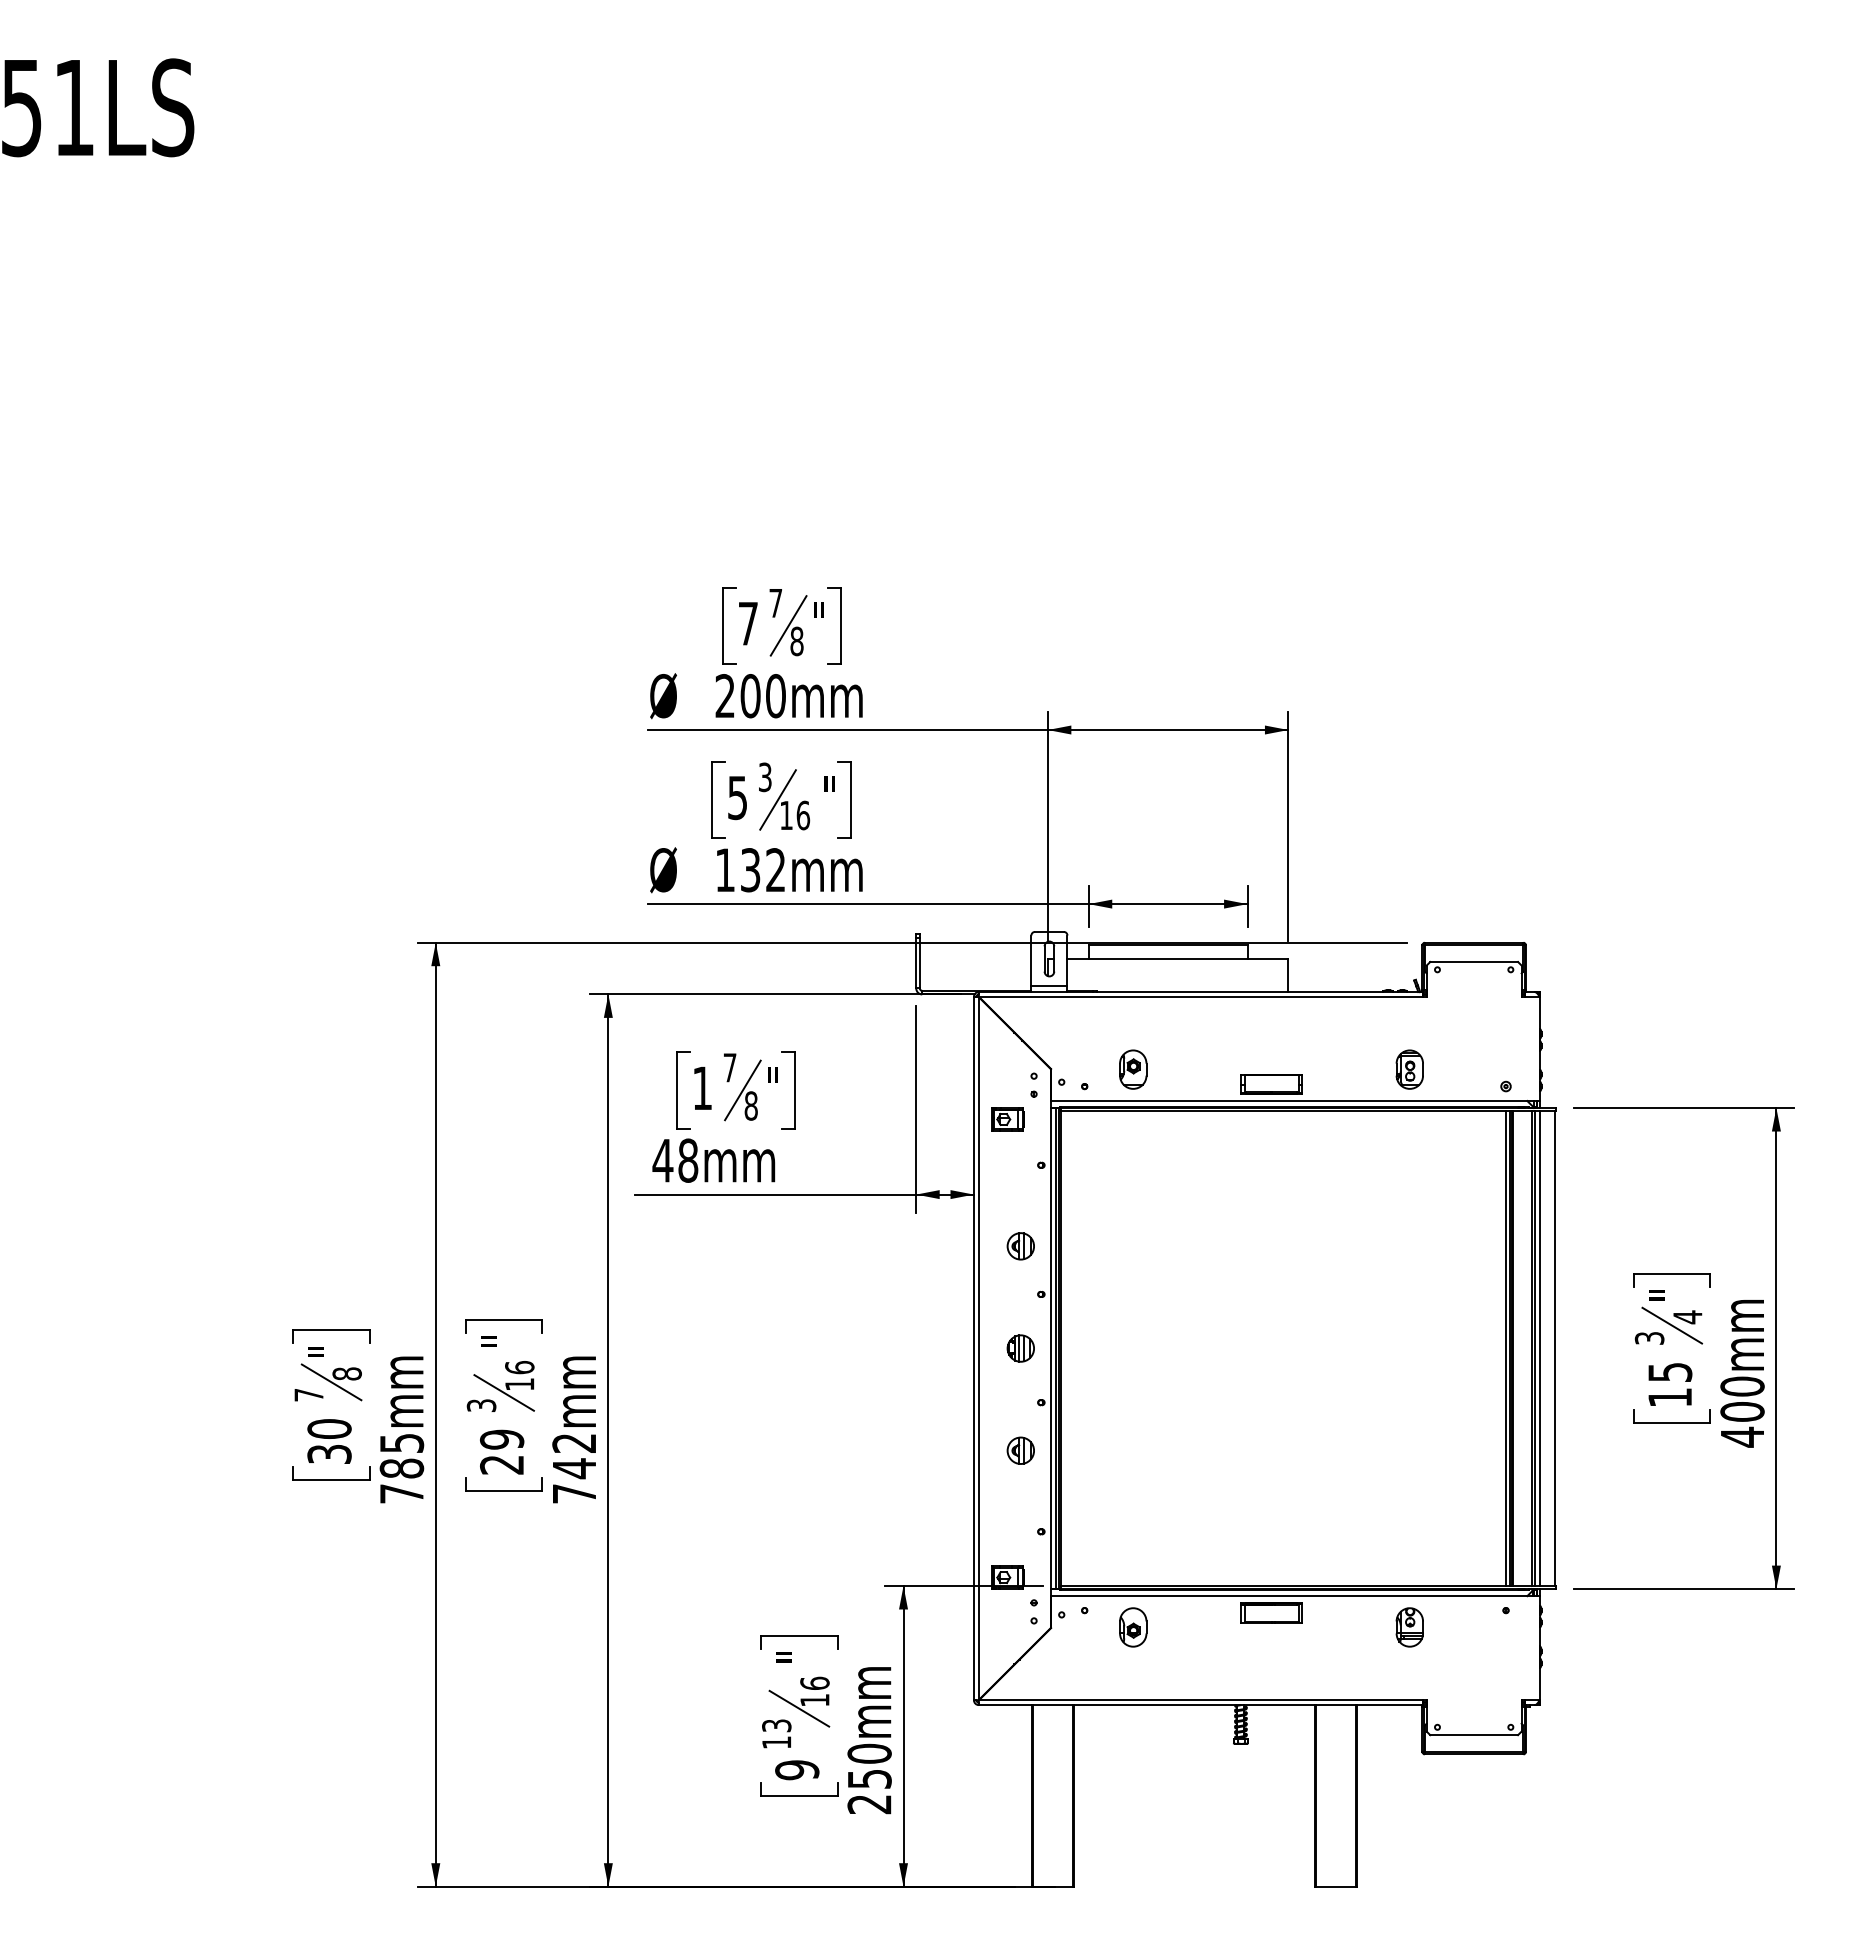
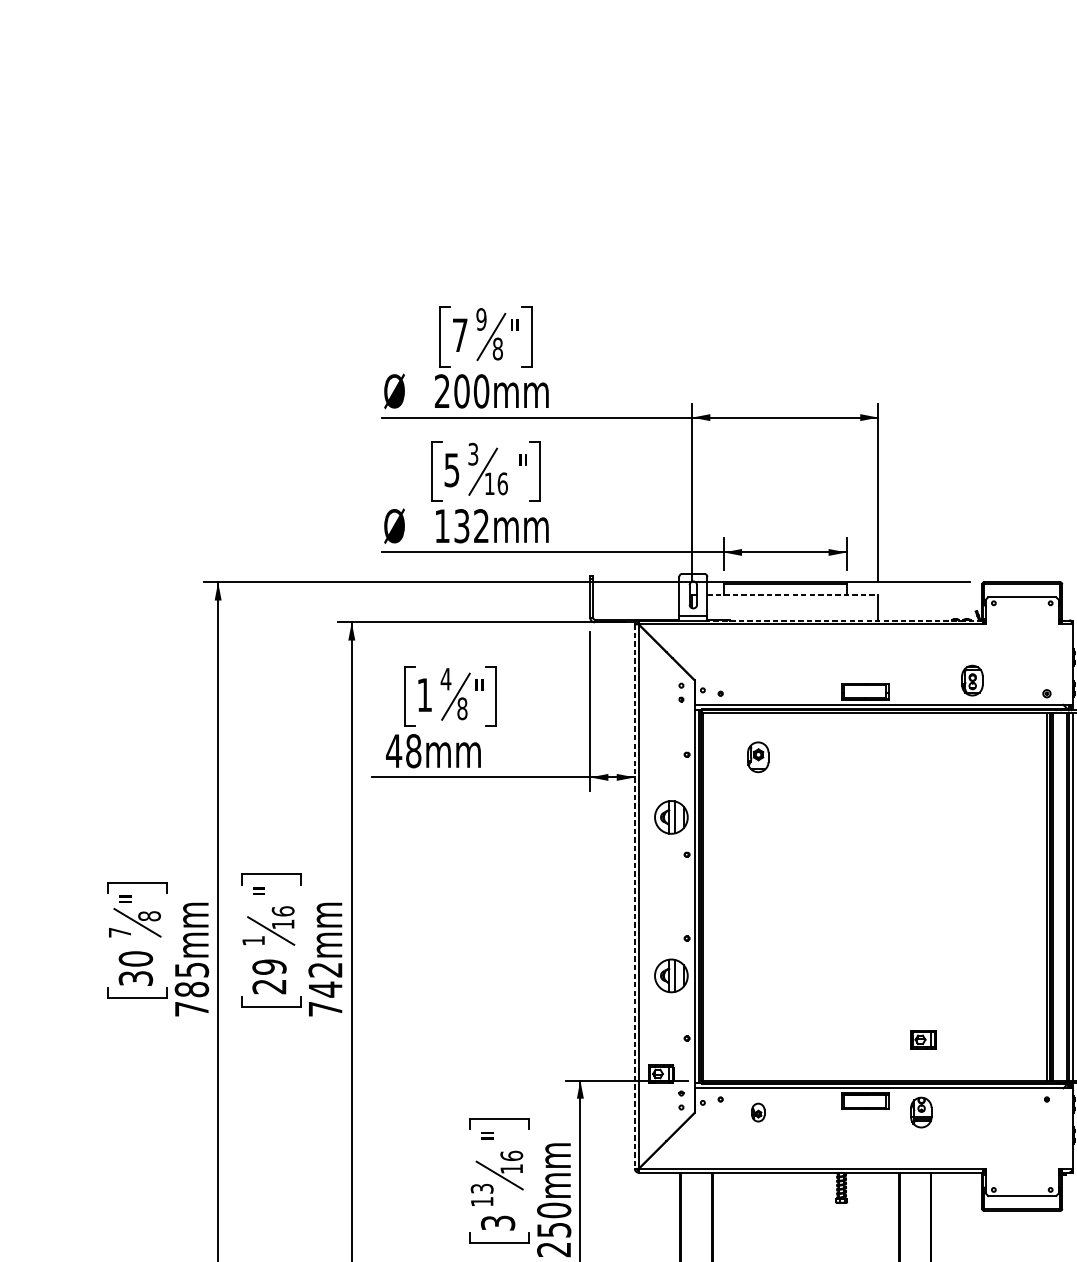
text: (775, 603) -> (481, 319), 7 -> 9
line: (1178, 959) -> (793, 595), solid -> dashed
line: (1245, 992) -> (845, 620), solid -> dashed
text: (730, 1067) -> (446, 678), 7 -> 4
part: (1133, 1069) -> (758, 757), moved
part: (1007, 1119) -> (923, 1039), moved
part: (1020, 1246) -> (670, 817), size x1.6
line: (973, 1348) -> (634, 896), solid -> dashed
part: (1020, 1348) -> (670, 896), removed
text: (481, 1405) -> (253, 940), 3 -> 1
part: (1020, 1450) -> (670, 975), size x1.6
part: (1133, 1627) -> (758, 1112), size x0.6
part: (1409, 1627) -> (921, 1112), moved
text: (797, 1770) -> (498, 1223), 9 -> 3

